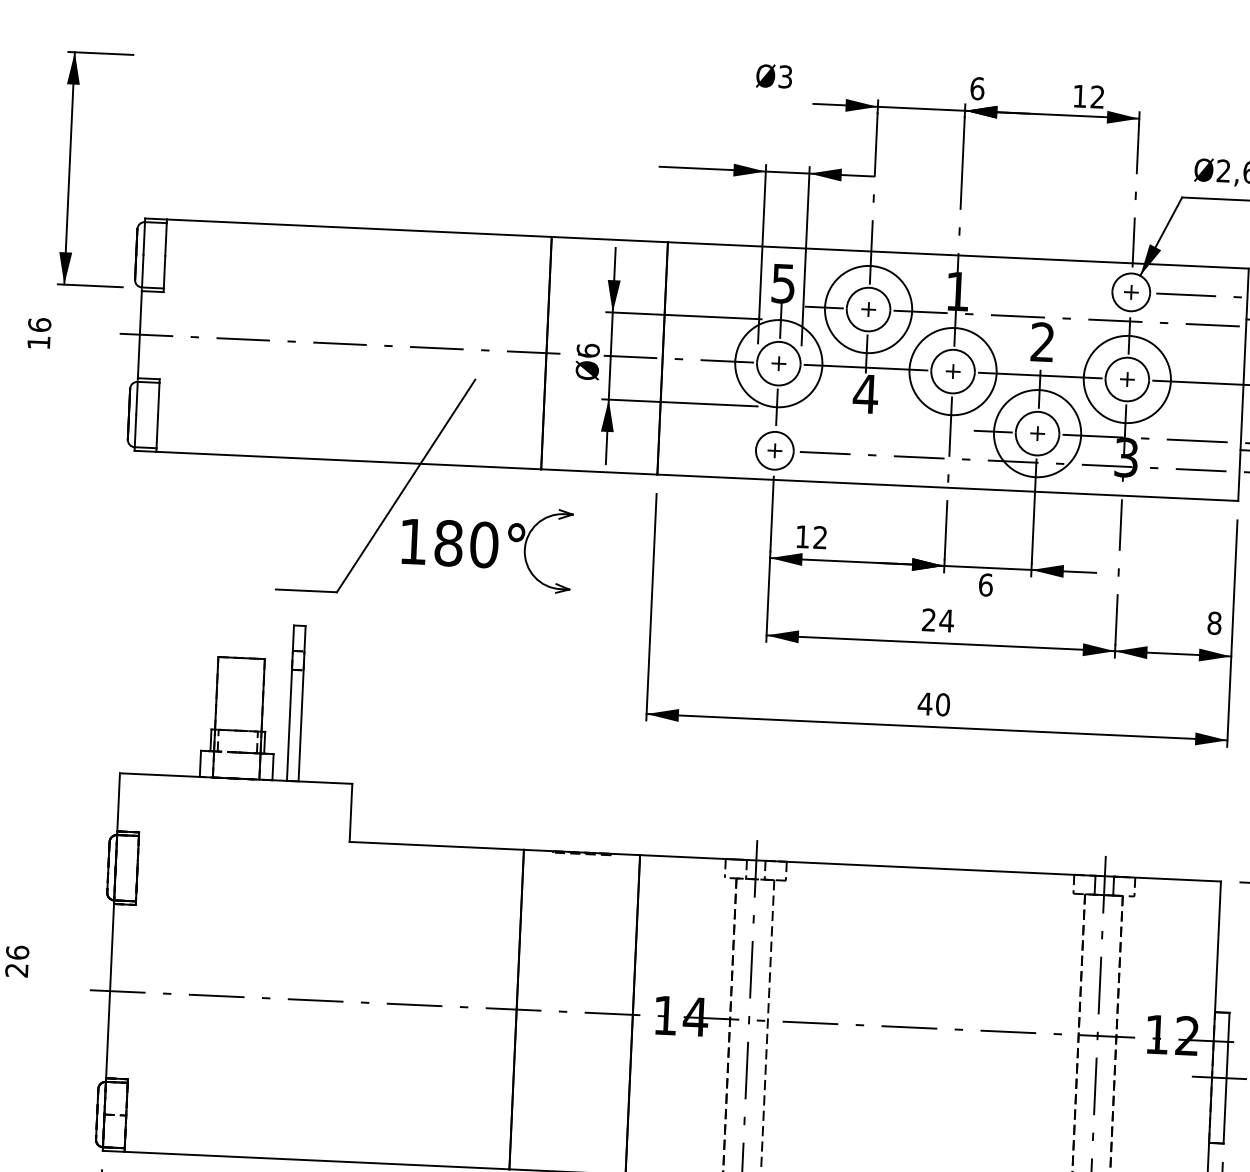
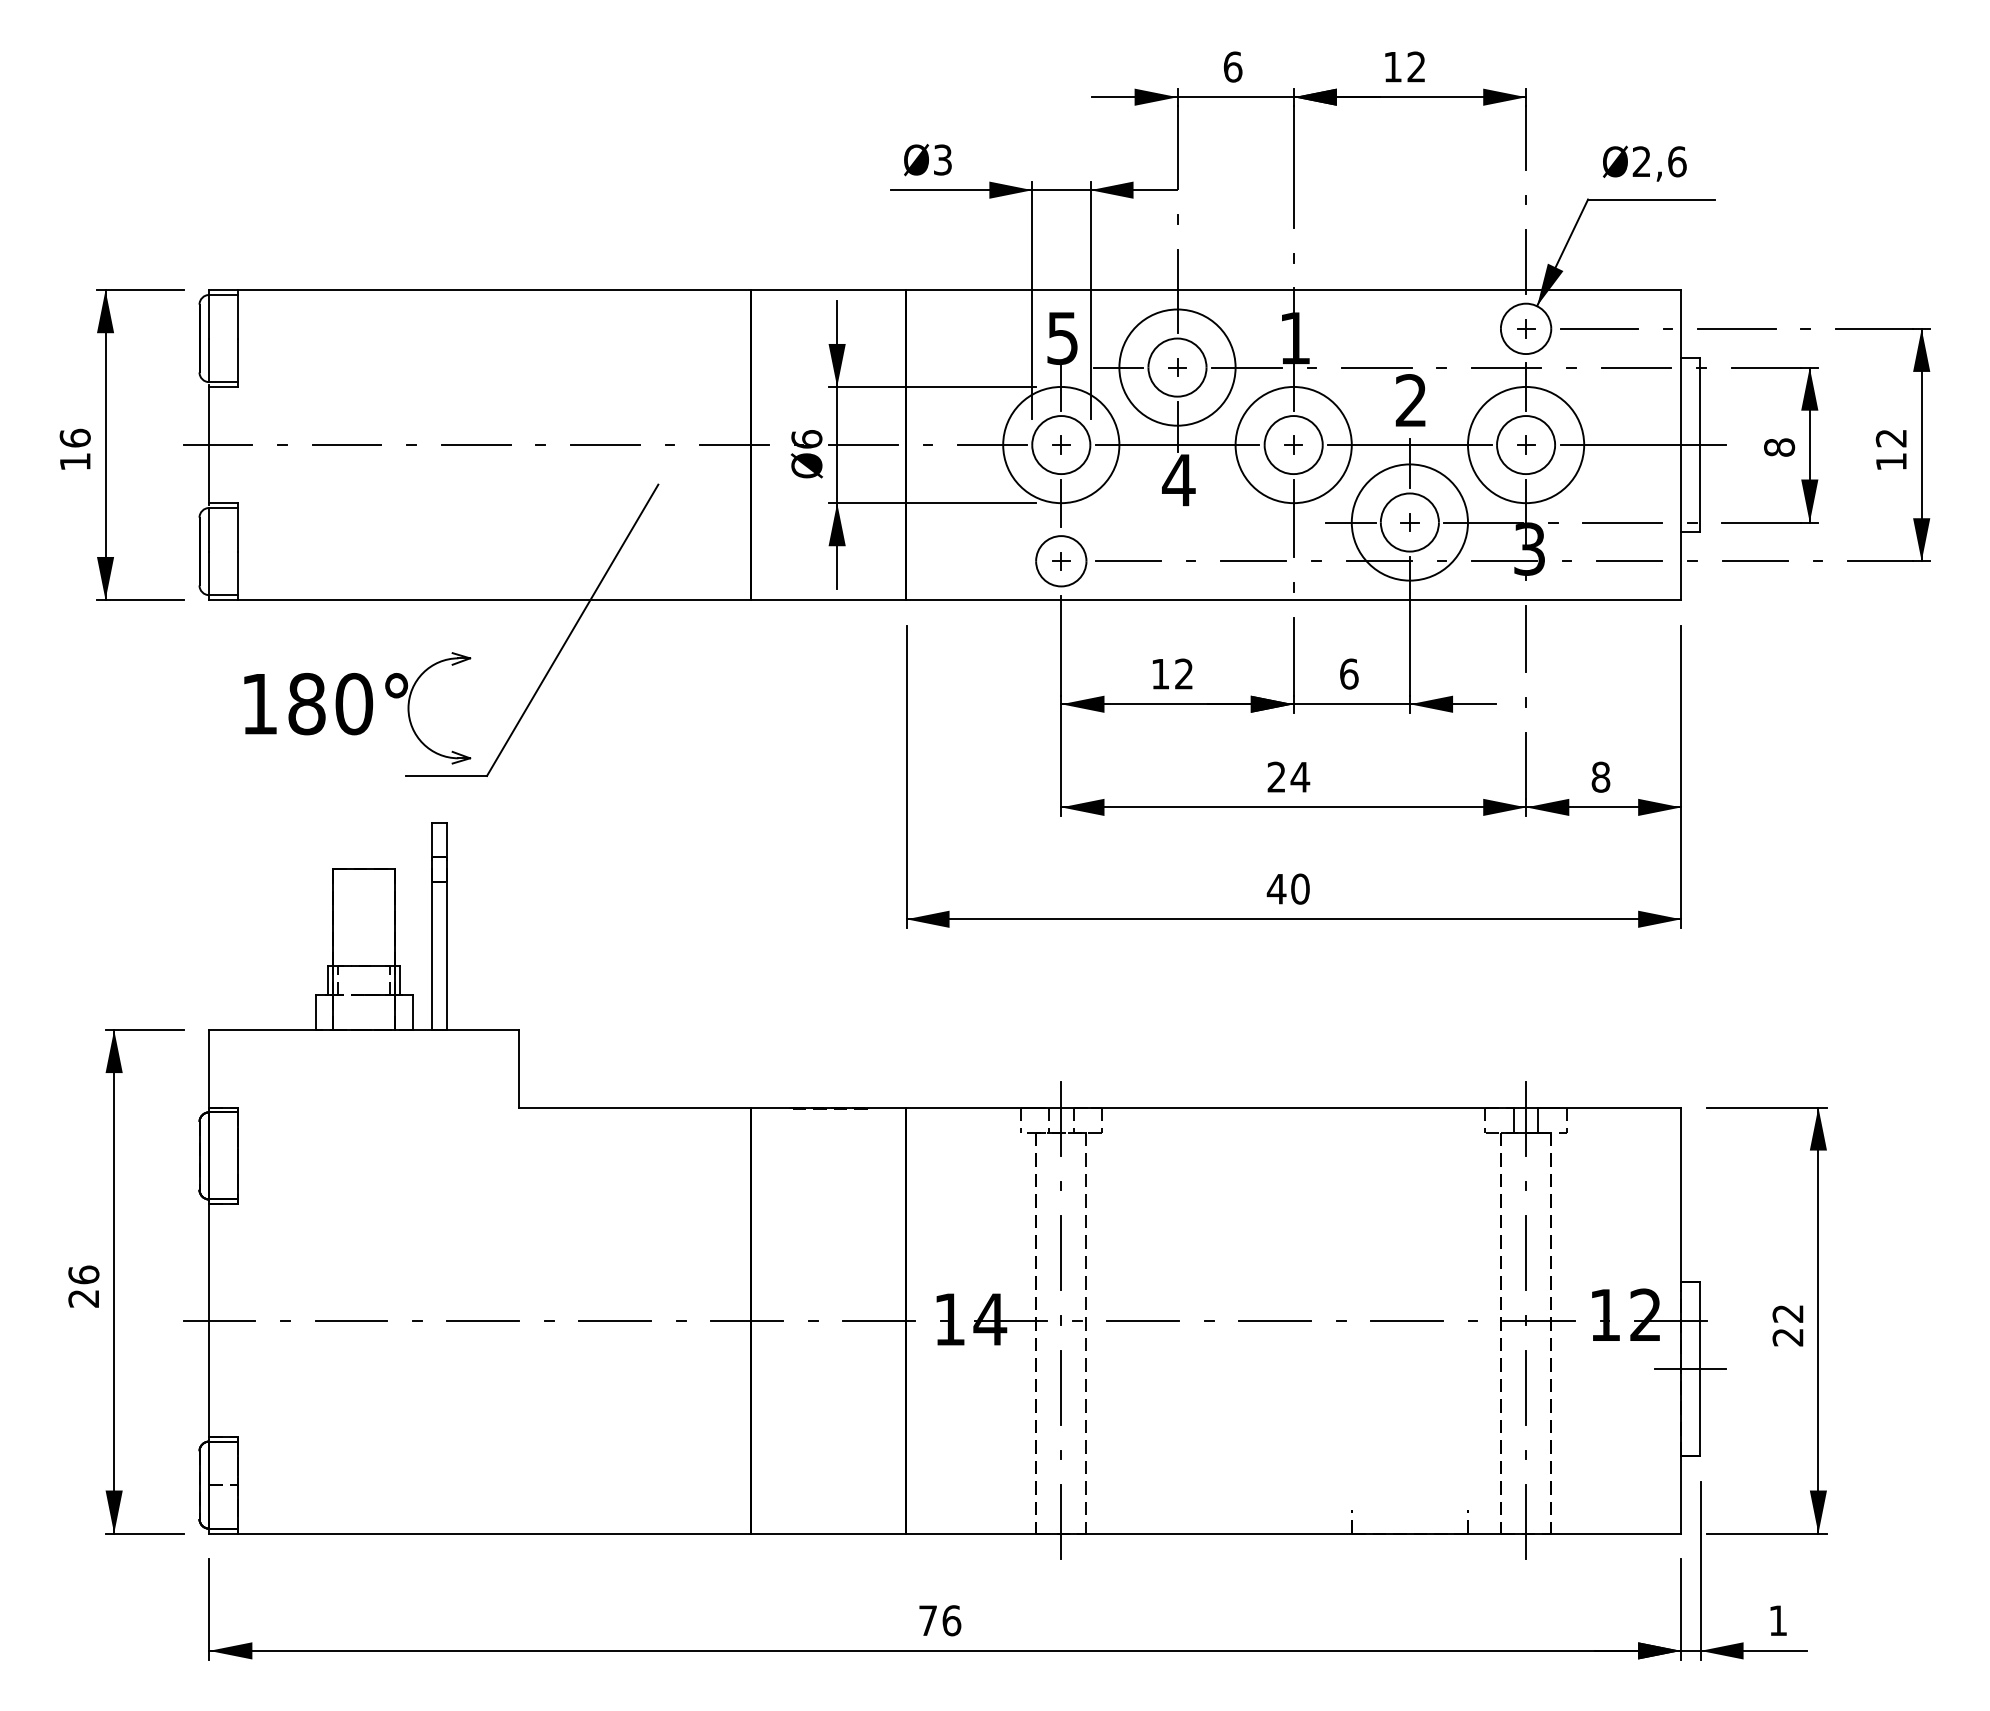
text: (773, 76) -> (927, 160), moved
text: (977, 88) -> (1233, 66), moved
text: (1088, 96) -> (1404, 66), moved
part: (70, 168) -> (106, 444), moved
text: (811, 536) -> (1172, 673), moved
part: (486, 548) -> (357, 708), moved
text: (986, 584) -> (1349, 673), moved
text: (1214, 622) -> (1600, 776), moved
part: (40, 958) -> (114, 1281), added

